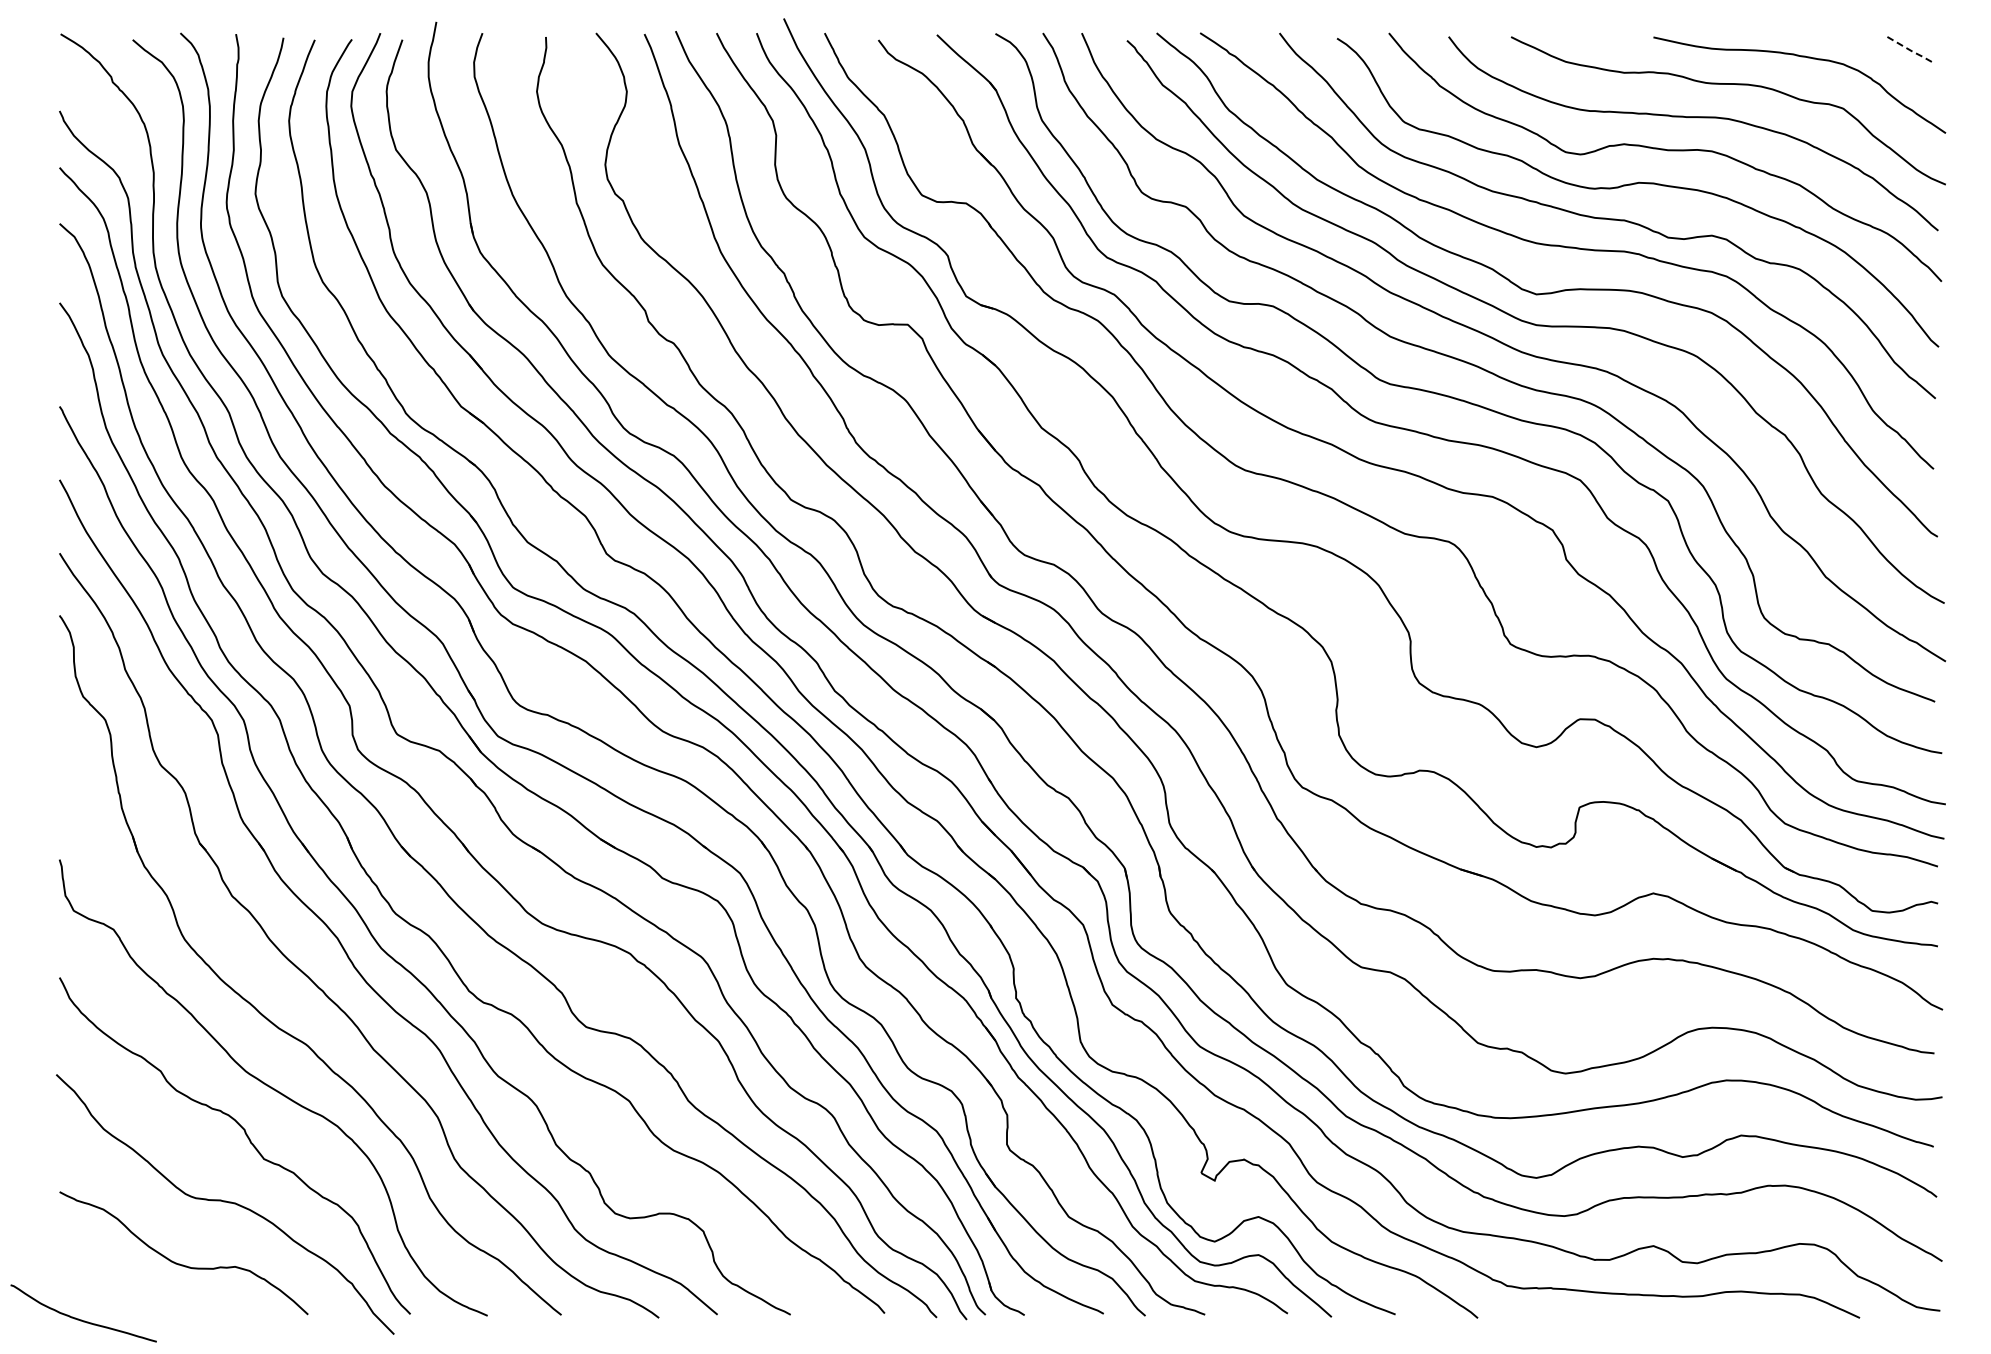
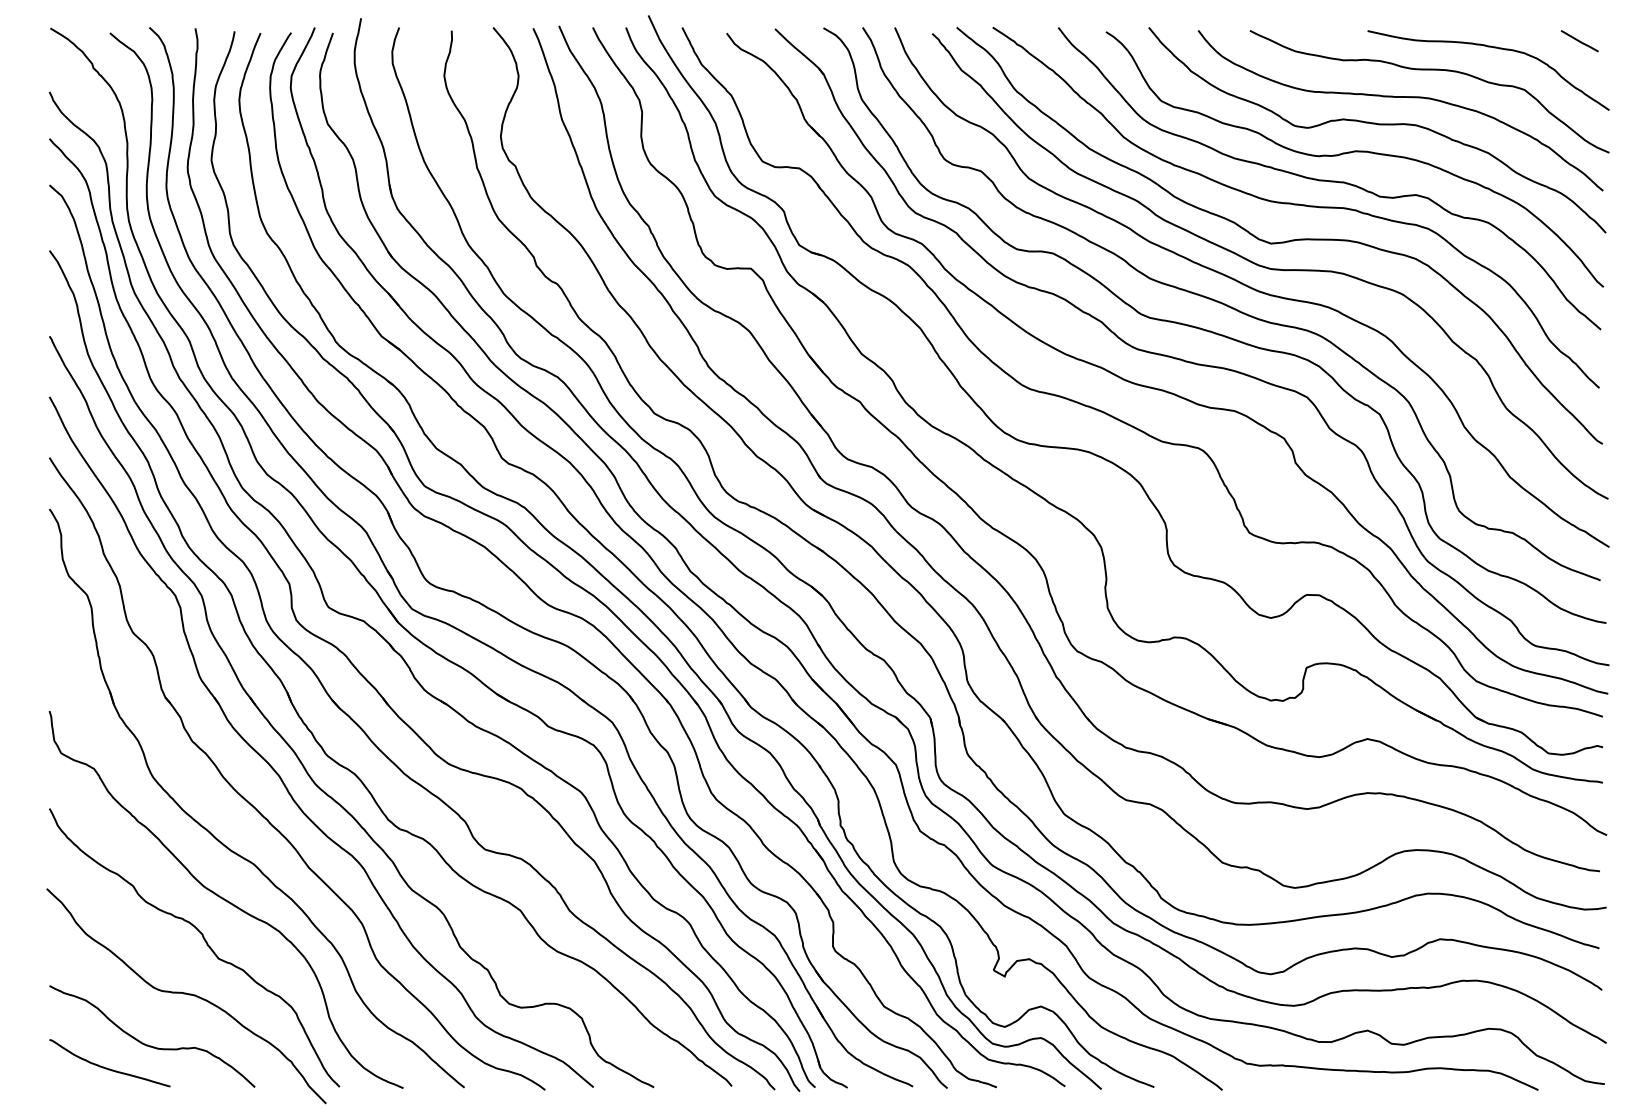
line: (1911, 50) -> (1581, 41), dashed -> solid
curve: (81, 1319) -> (108, 1068), moved

